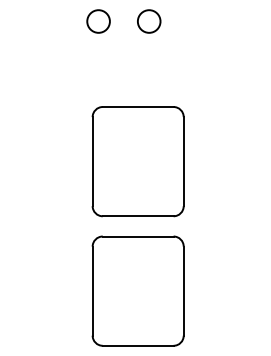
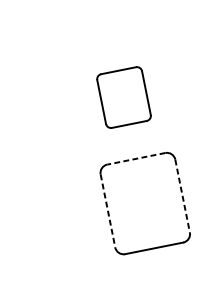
part: (137, 161) -> (123, 97), size x0.6
line: (137, 236) -> (135, 158), solid -> dashed
line: (92, 291) -> (107, 211), solid -> dashed
line: (183, 291) -> (182, 196), solid -> dashed

